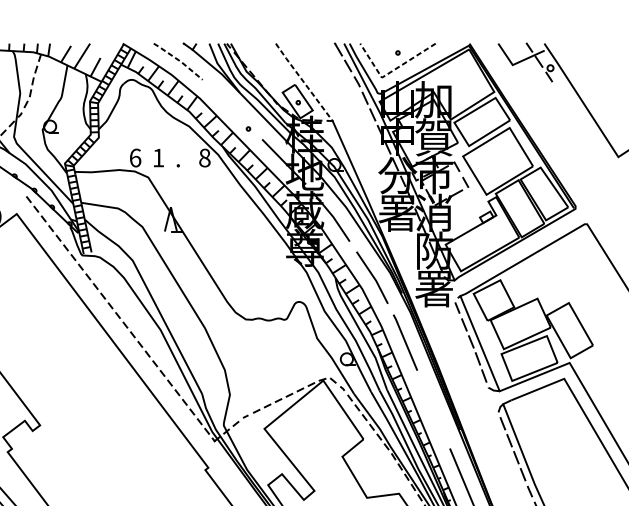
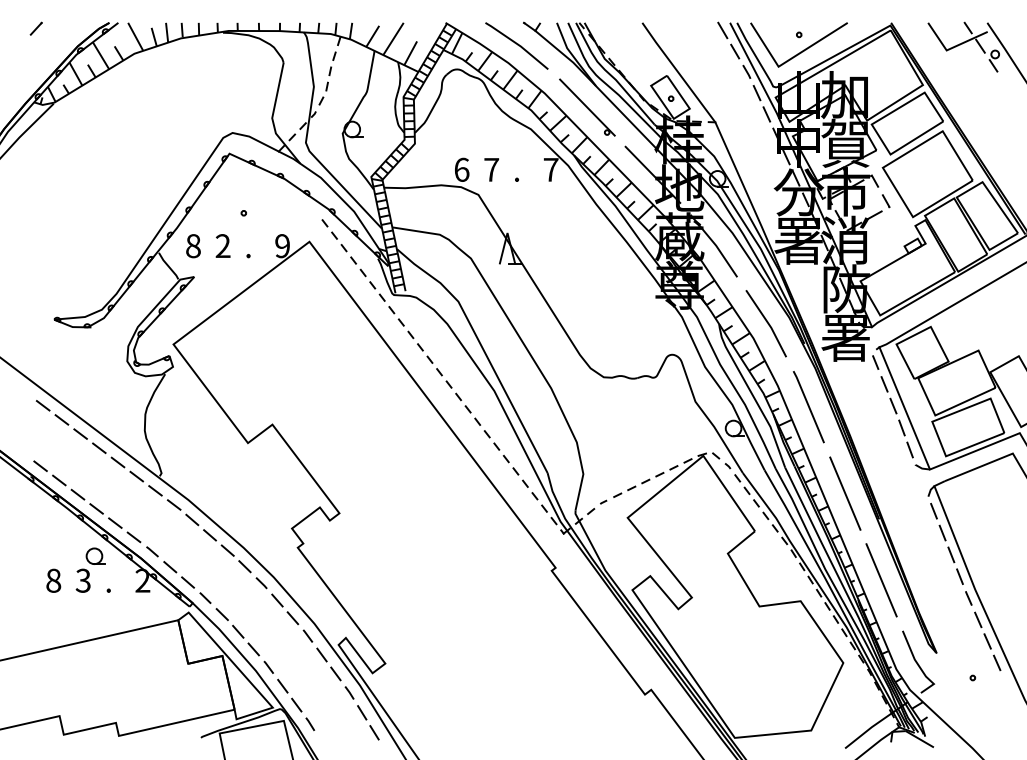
line: (179, 60) -> (518, 44), dashed -> solid
line: (391, 72) -> (790, 59), dashed -> solid
line: (304, 82) -> (678, 72), dashed -> solid
line: (233, 109) -> (587, 107), added
text: (158, 157) -> (491, 169), 1 -> 7
text: (204, 157) -> (550, 169), 8 -> 7
line: (433, 409) -> (845, 493), added

